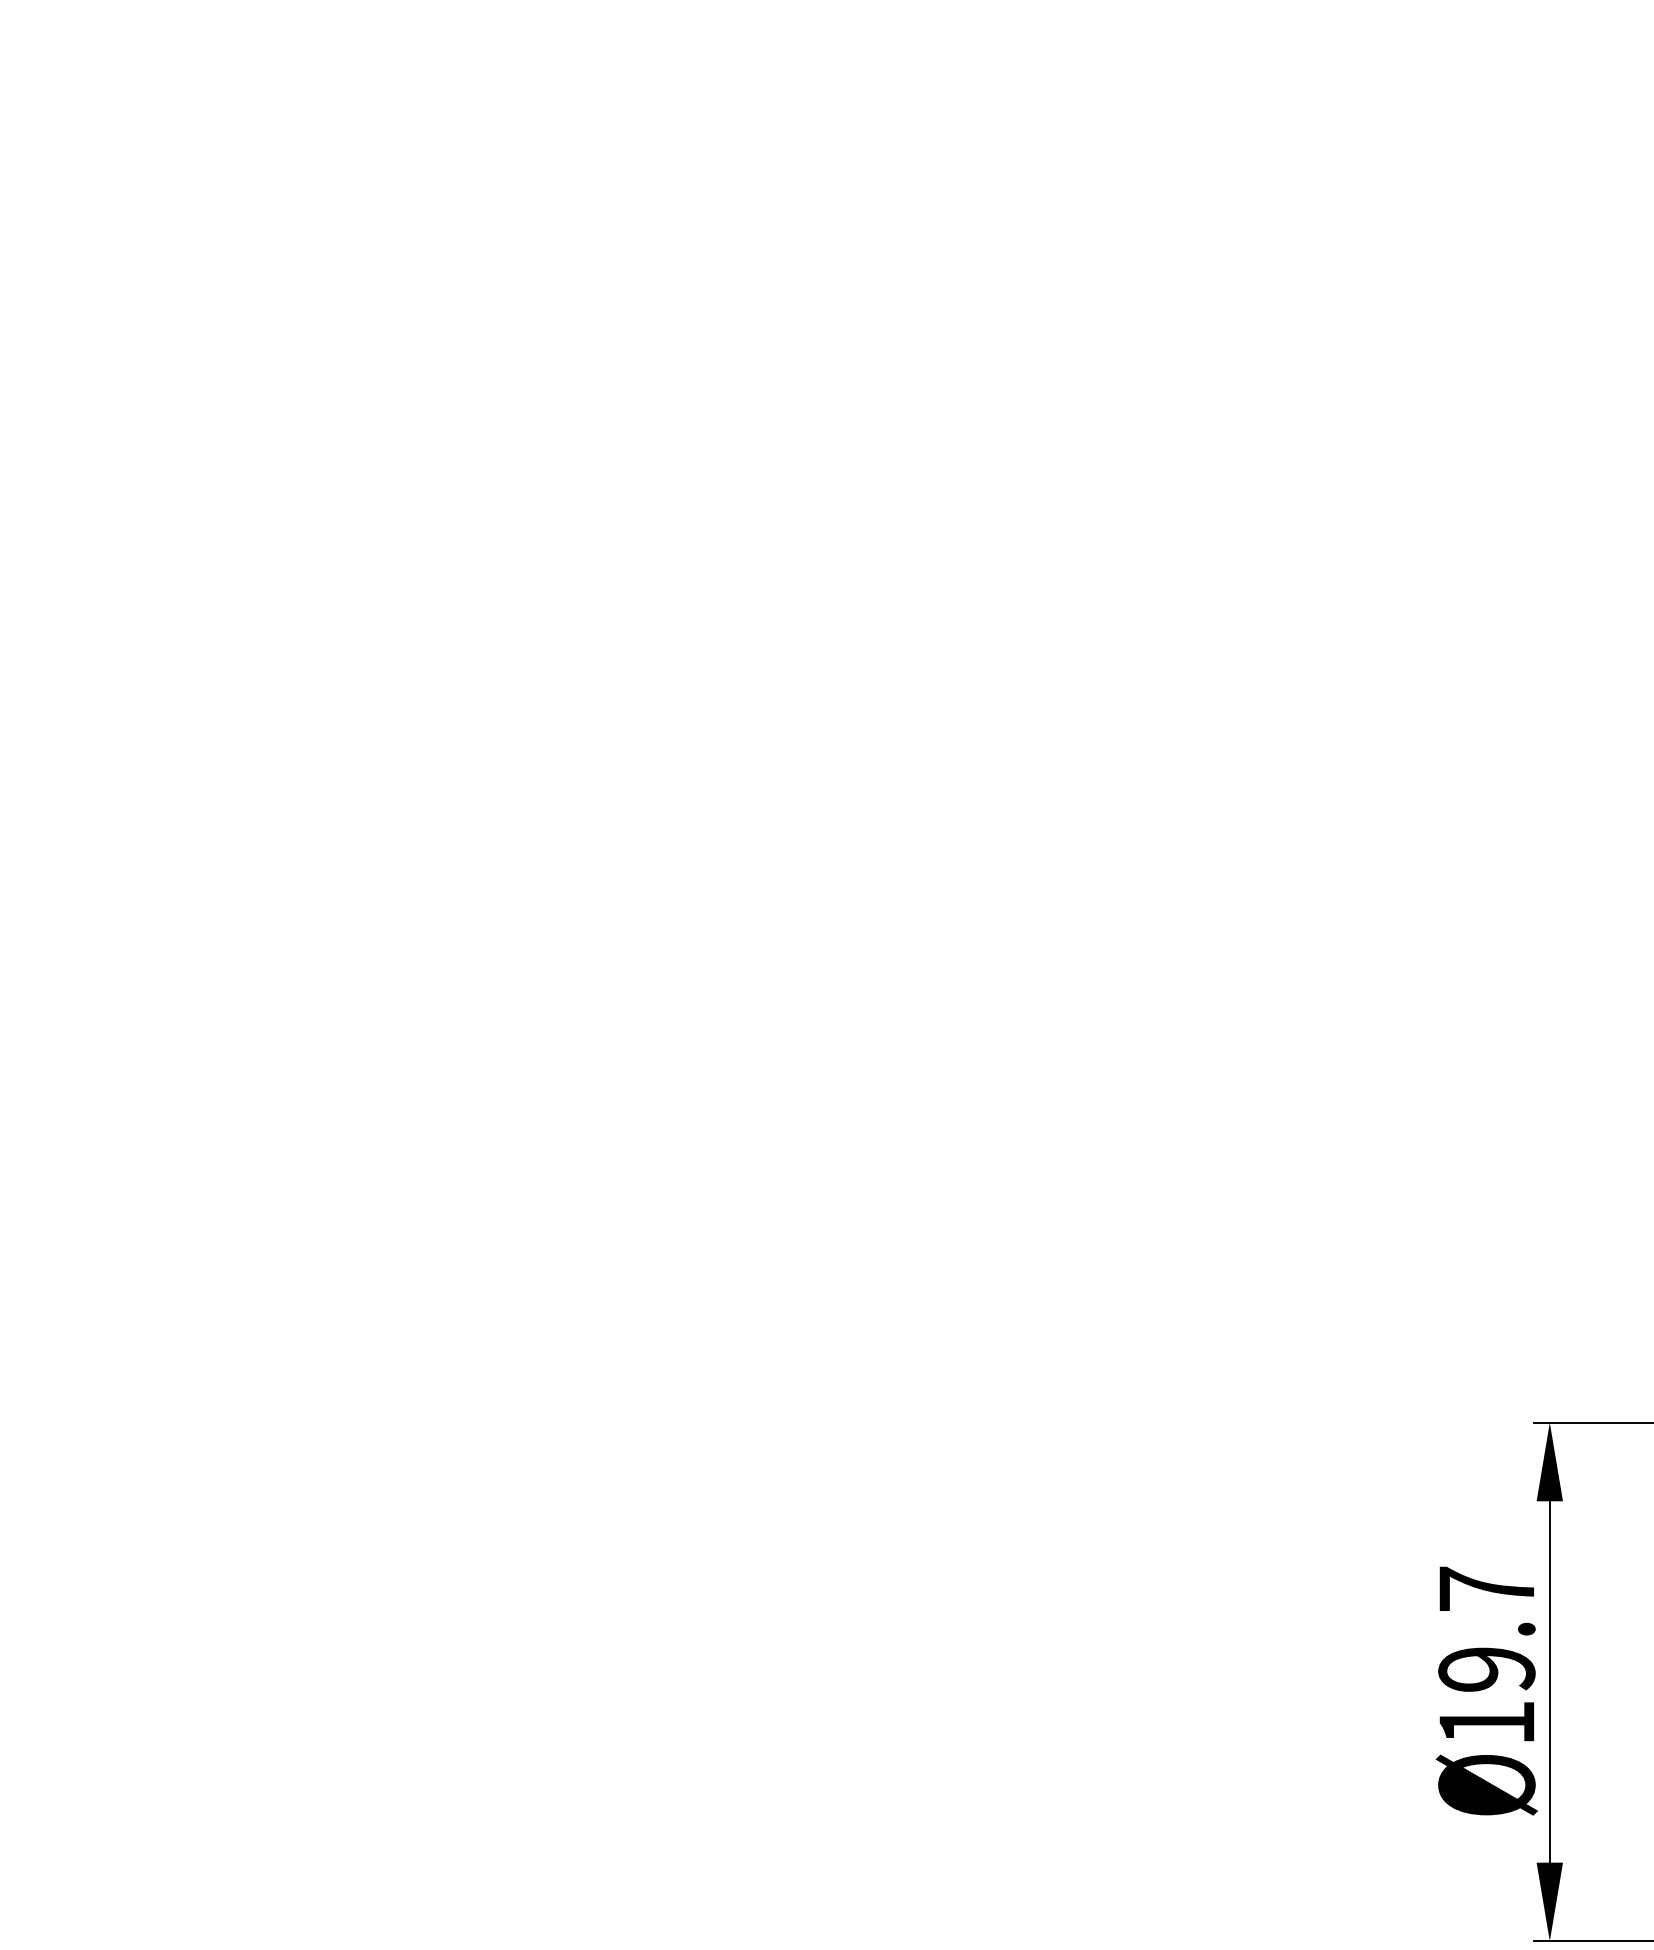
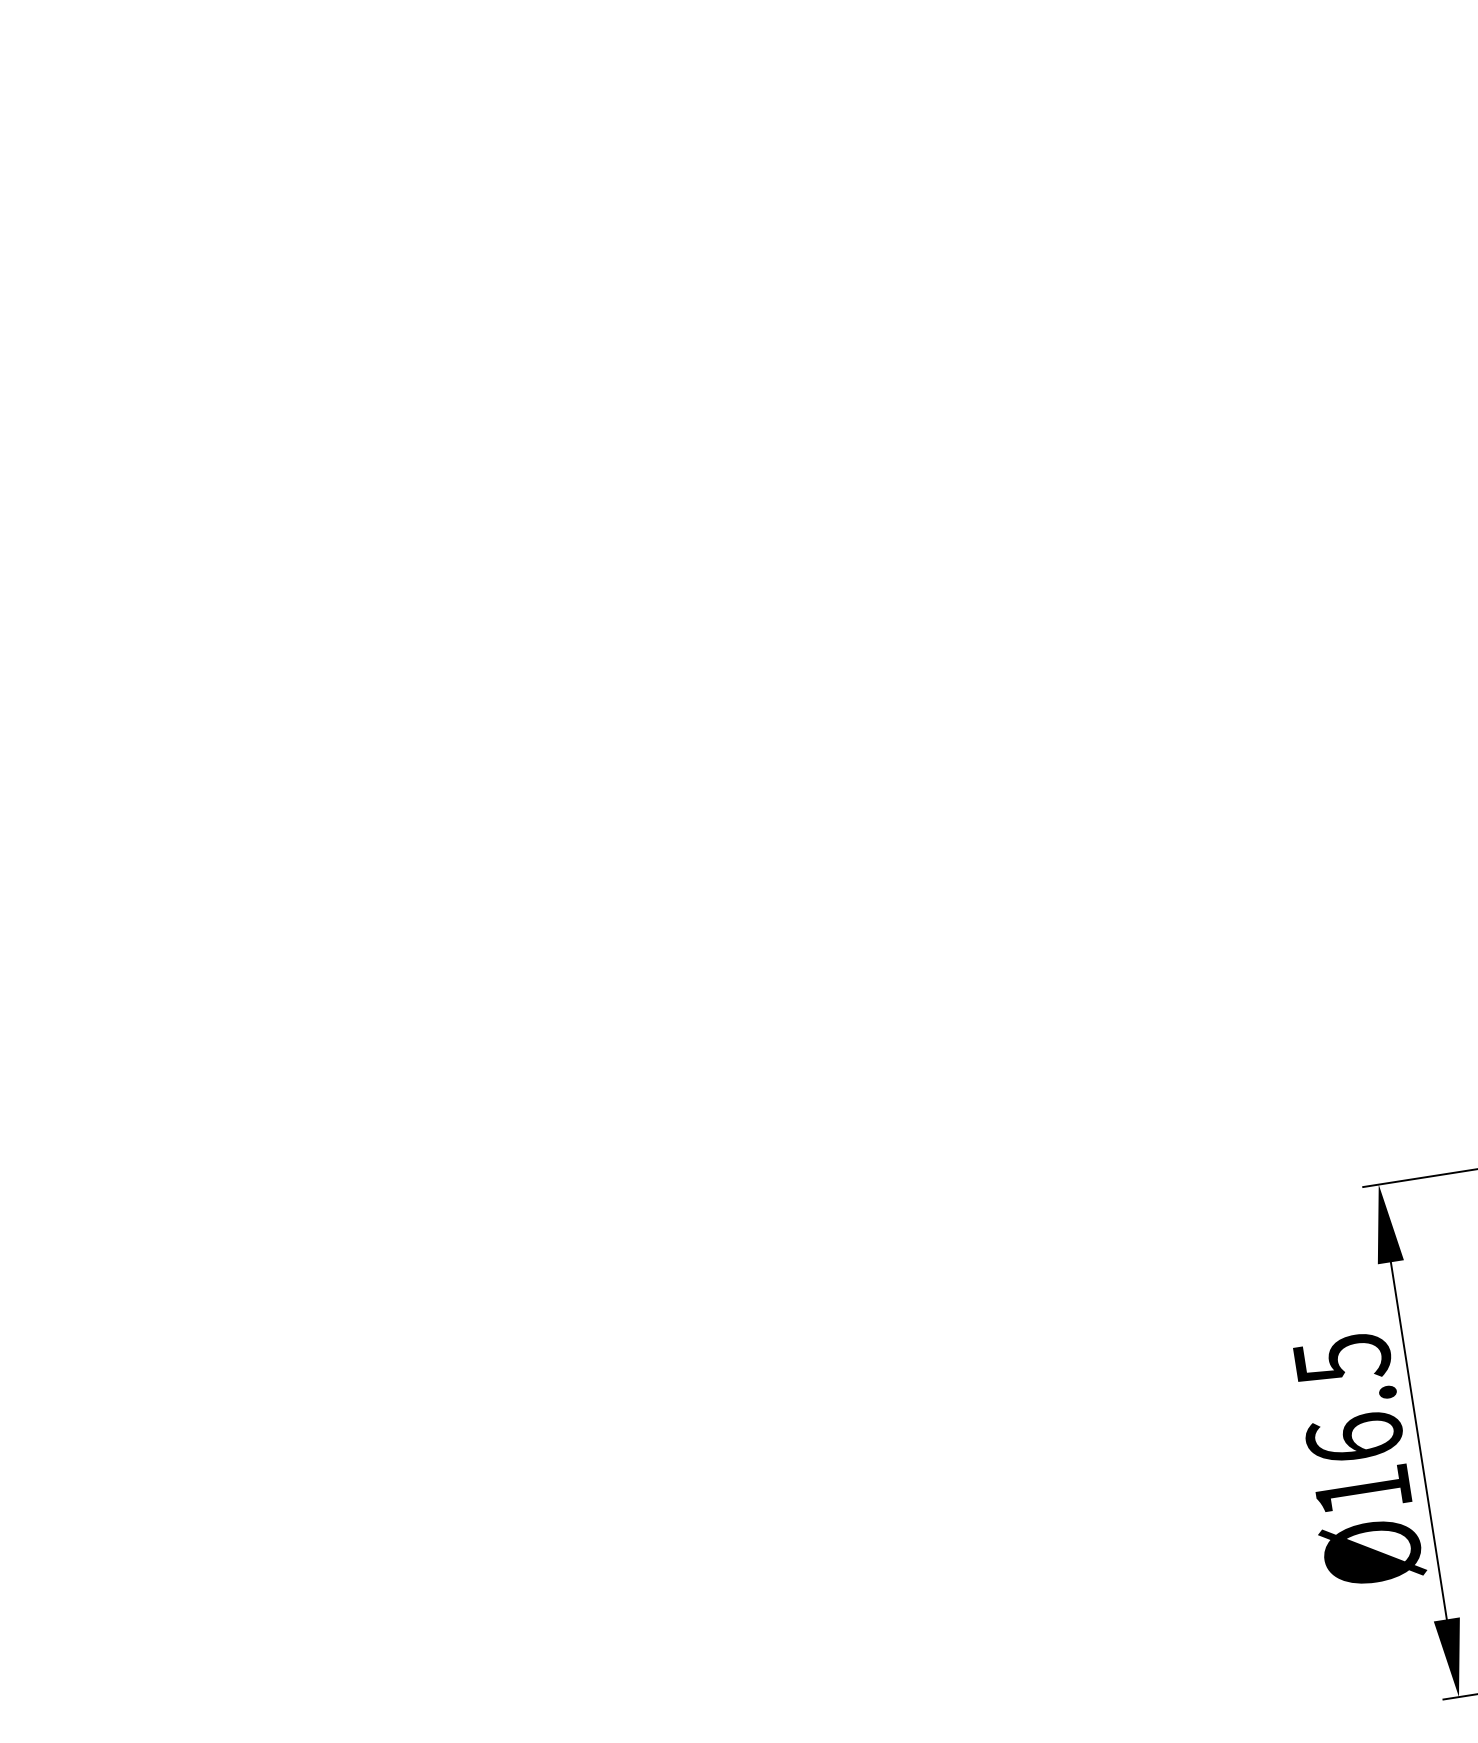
text: (1486, 1628) -> (1348, 1397), Ø19.7 -> Ø16.5

